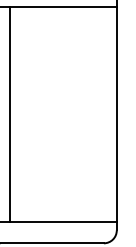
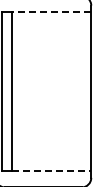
line: (63, 6) -> (51, 11), solid -> dashed
line: (63, 221) -> (51, 171), solid -> dashed

